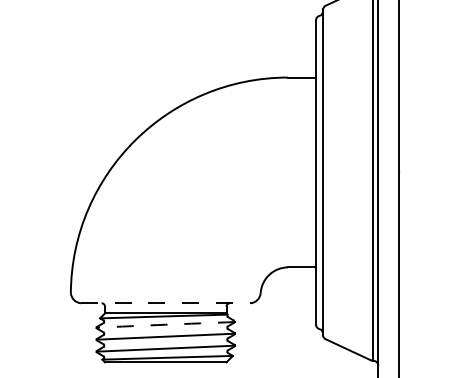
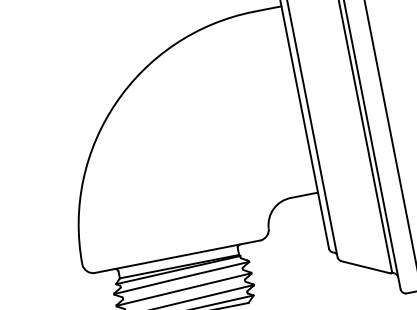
line: (165, 303) -> (177, 257), dashed -> solid
arc: (165, 324) -> (181, 277), dashed -> solid

